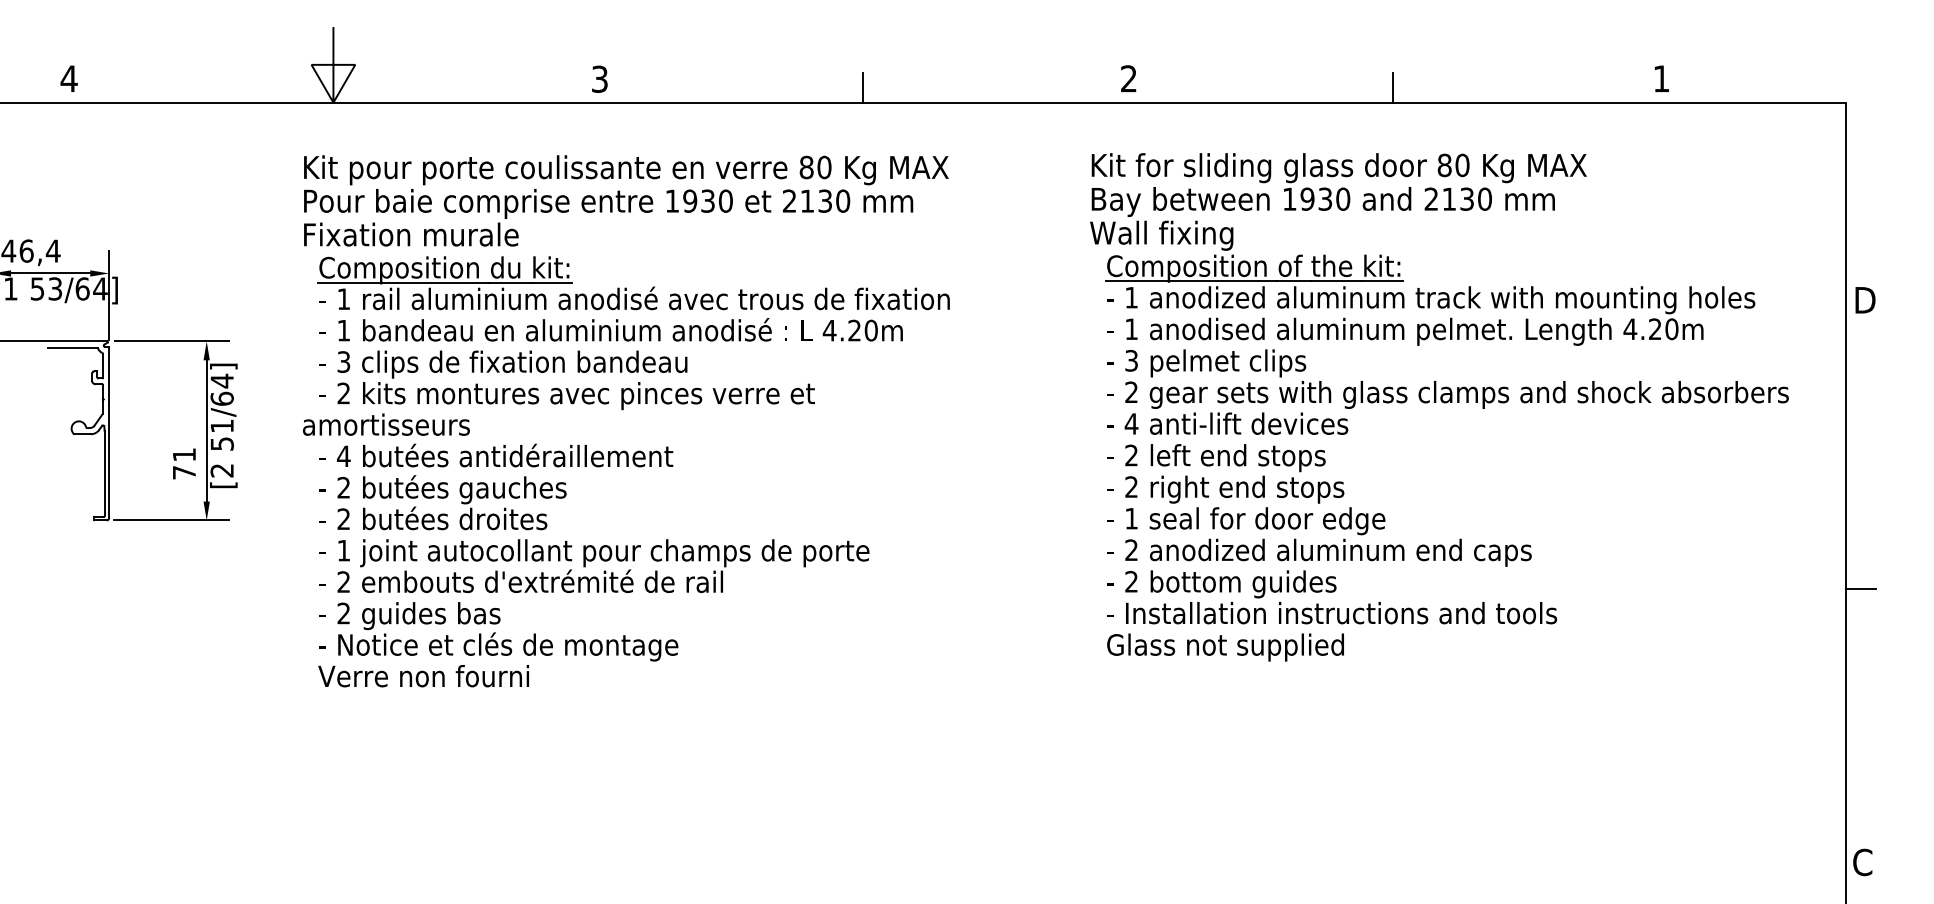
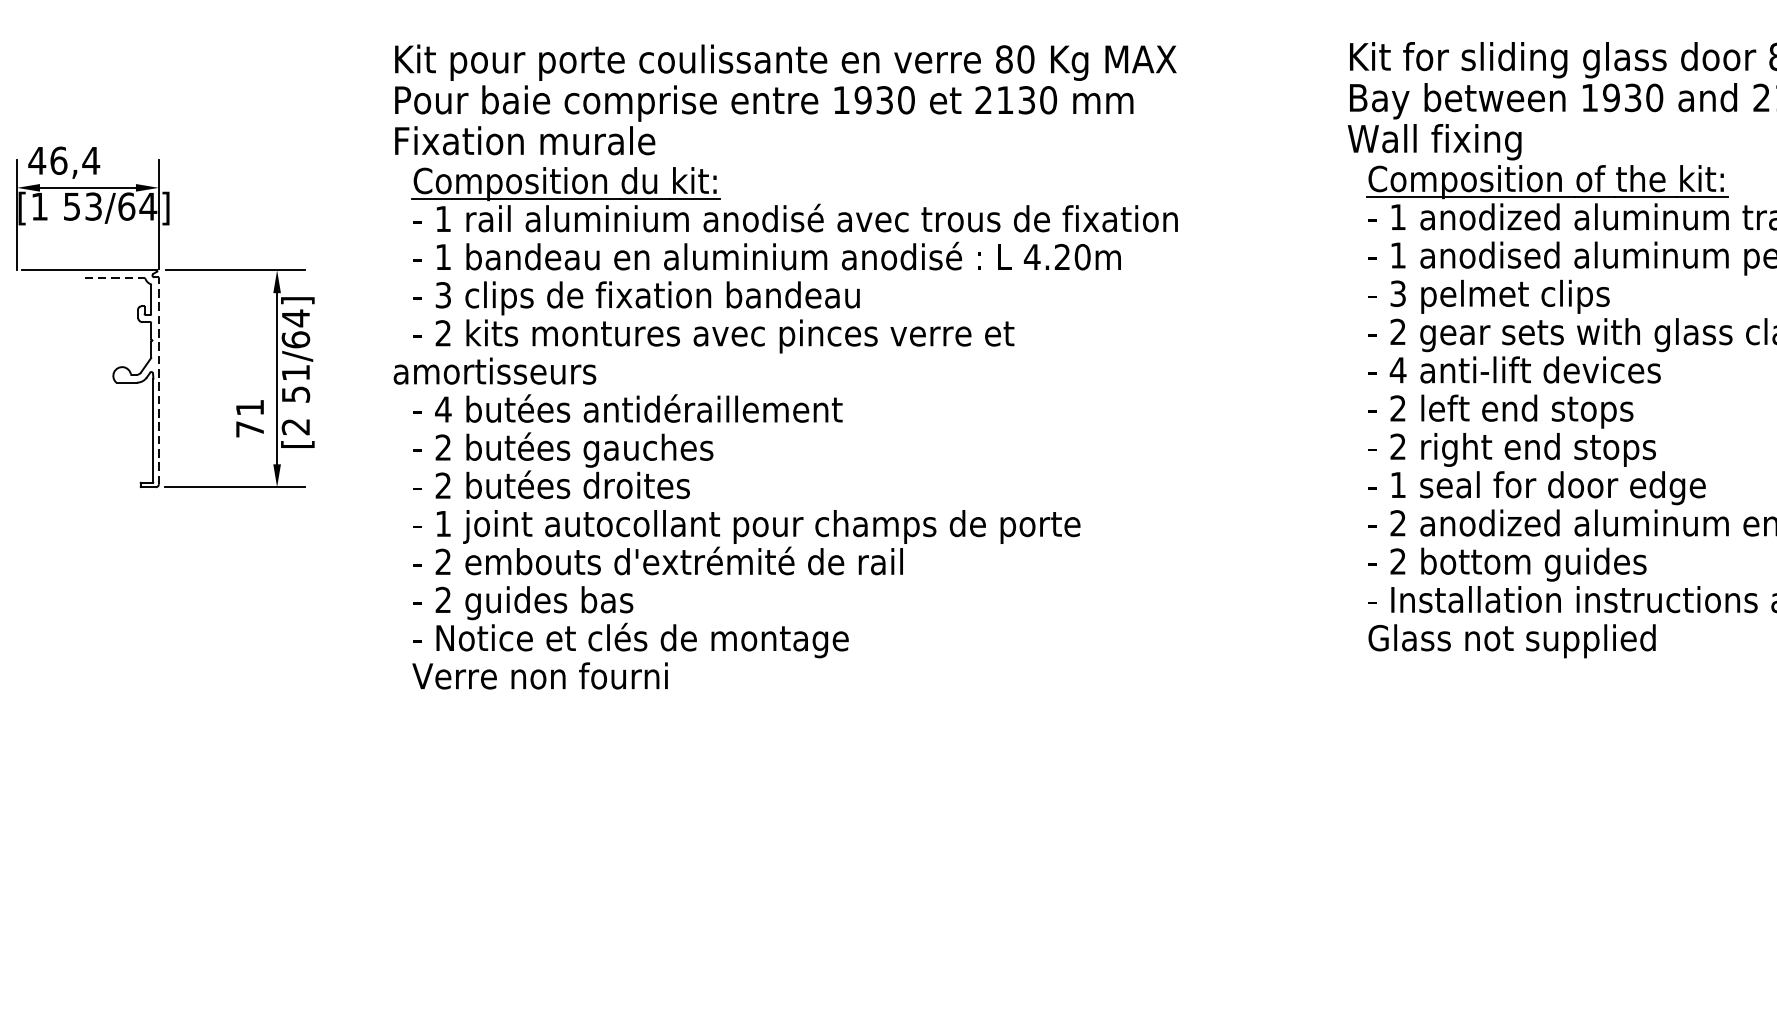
line: (72, 348) -> (114, 278), solid -> dashed
line: (109, 432) -> (159, 380), solid -> dashed

